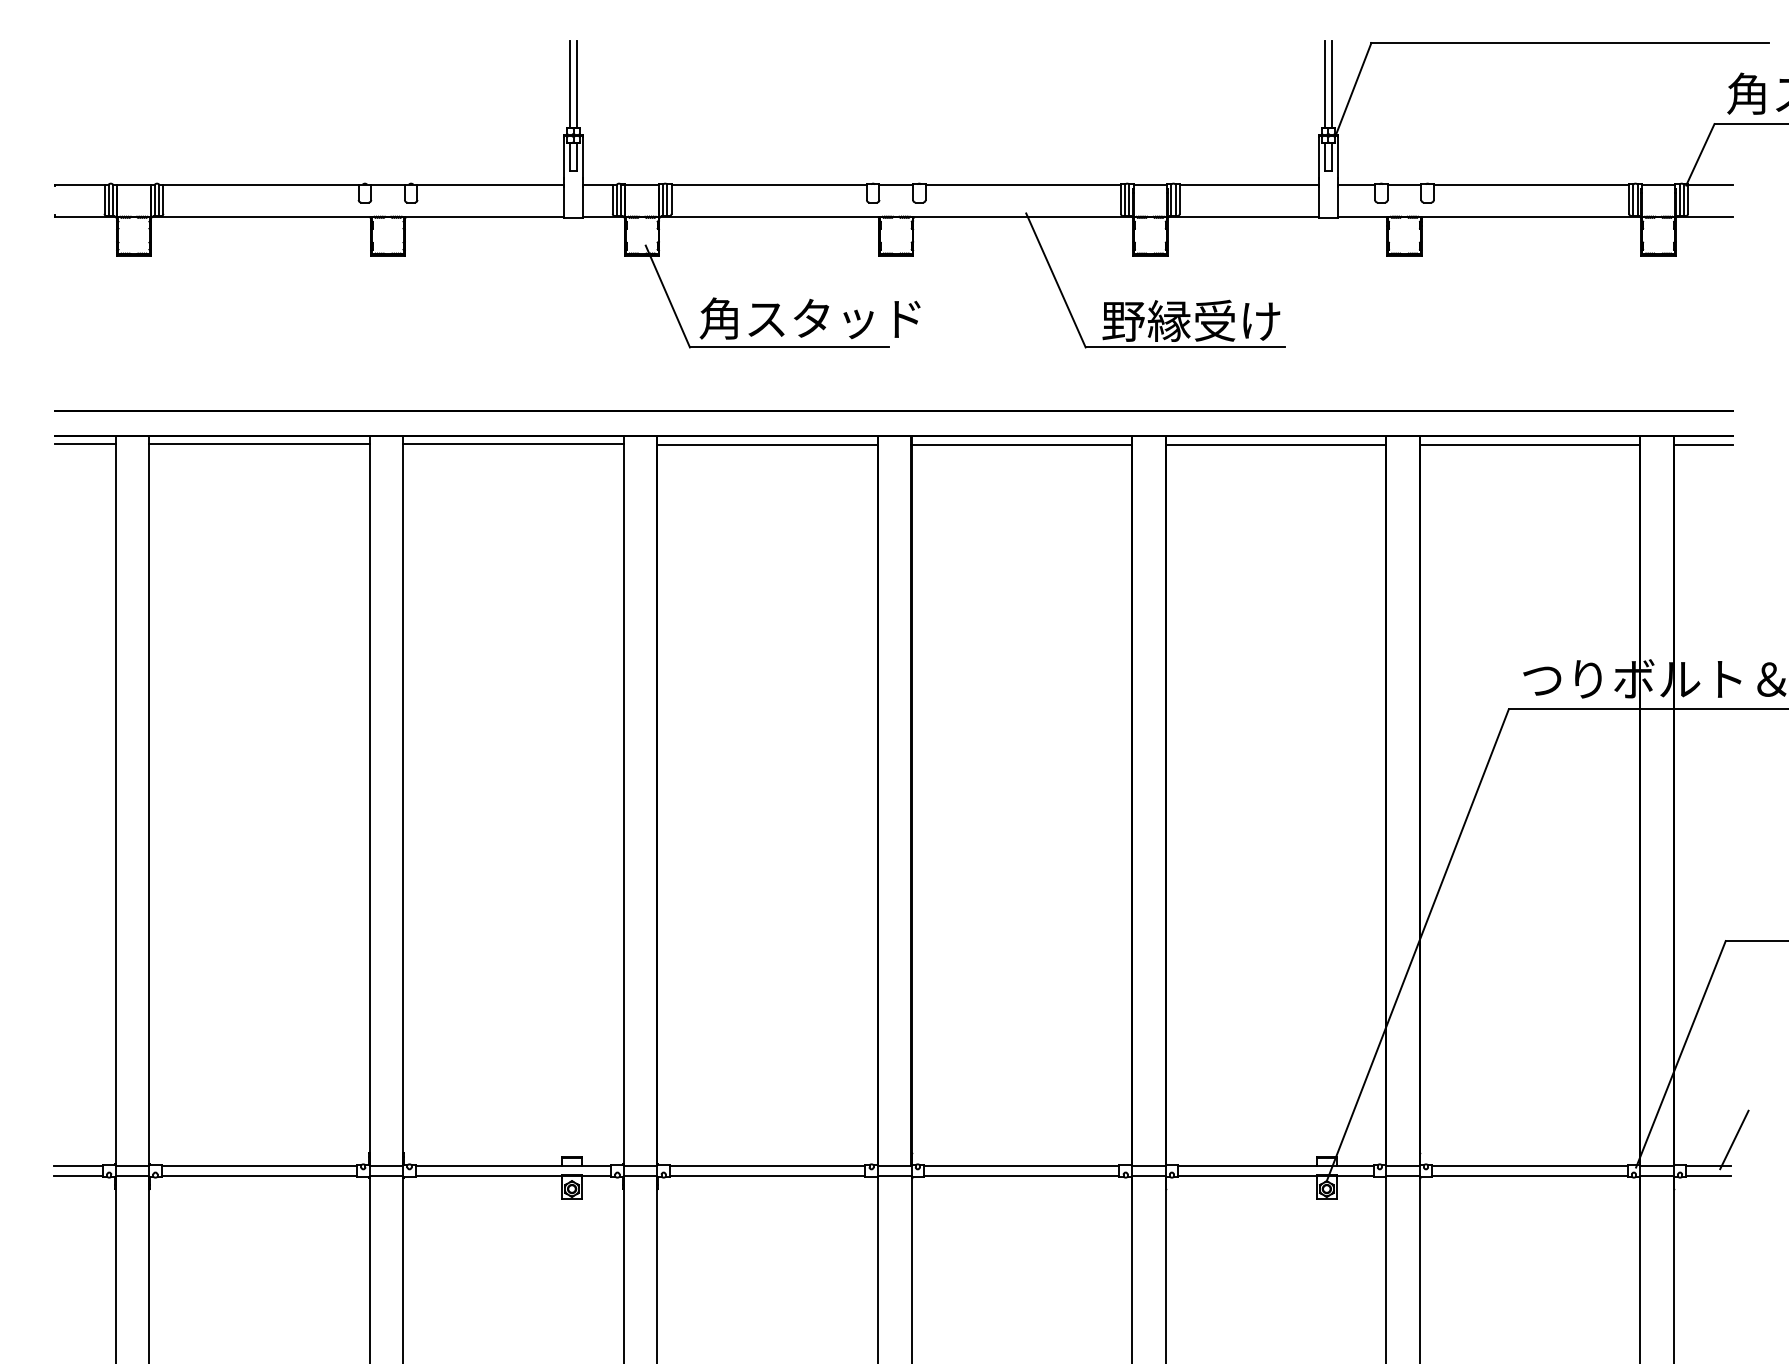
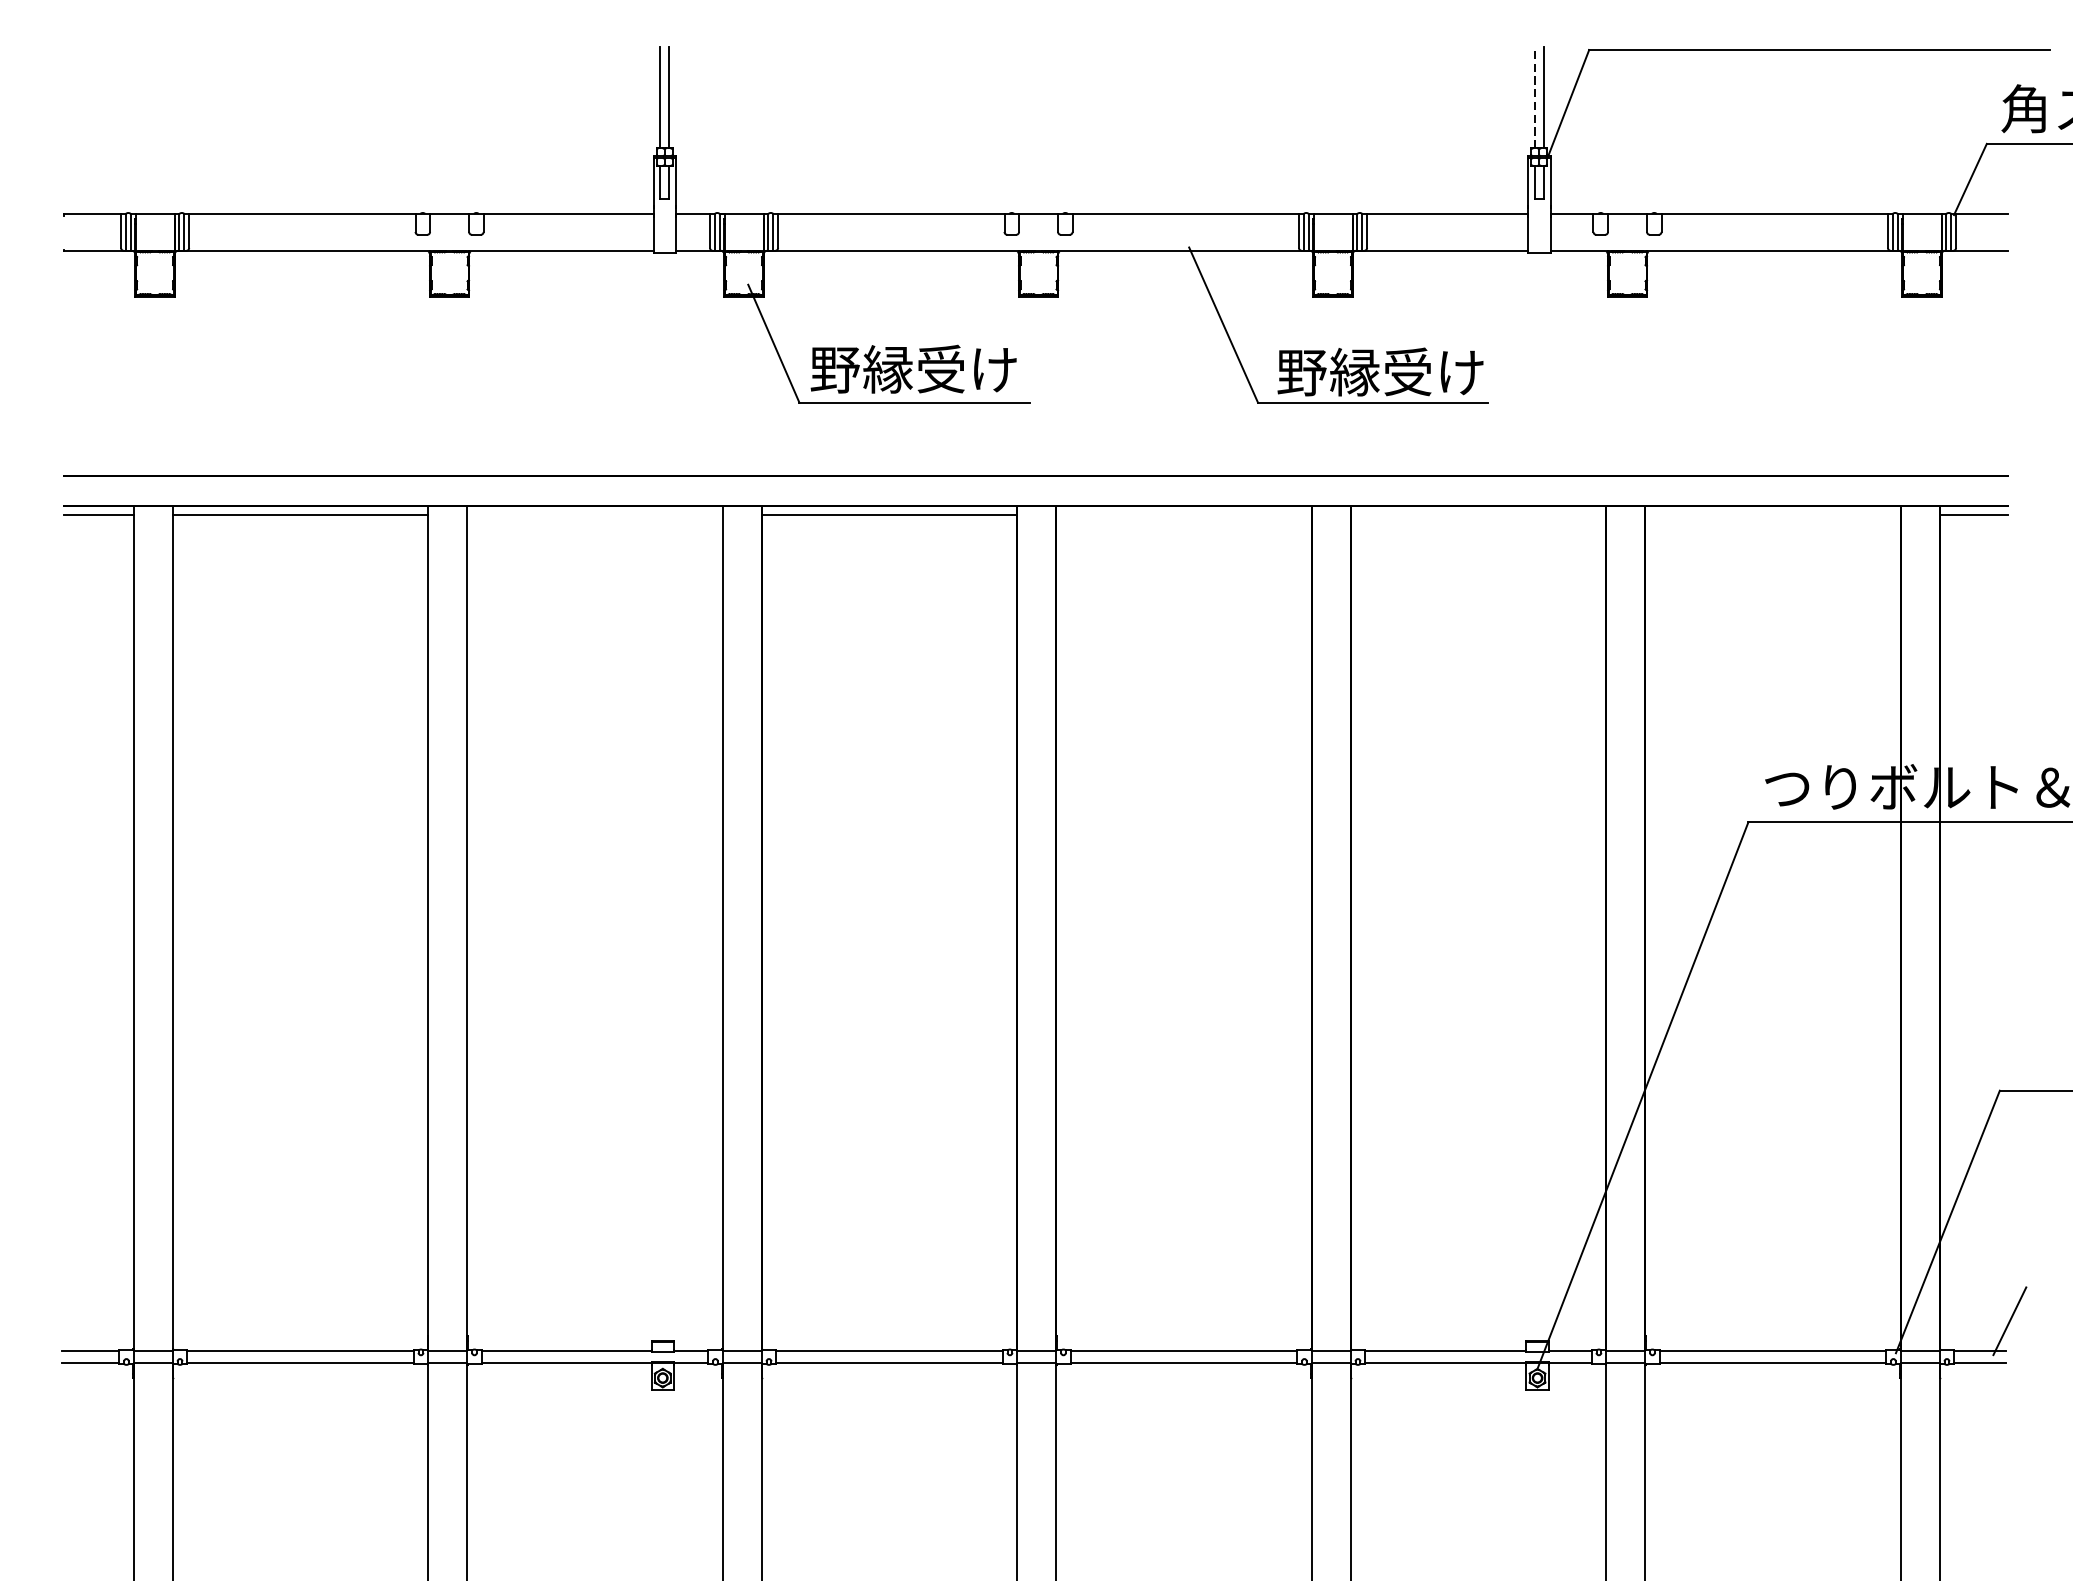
line: (1324, 84) -> (1534, 98), solid -> dashed
text: (809, 318) -> (937, 369), 角スタッド -> 野縁受け
line: (513, 444) -> (594, 515), removed
line: (1021, 444) -> (1183, 515), removed
line: (1275, 444) -> (1478, 515), removed
line: (1529, 444) -> (1772, 515), removed

